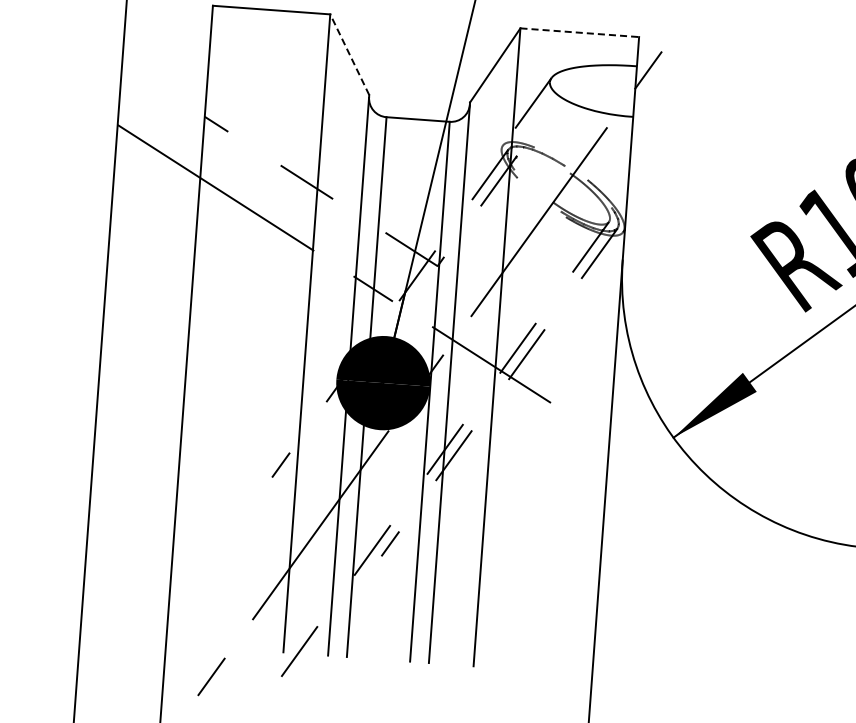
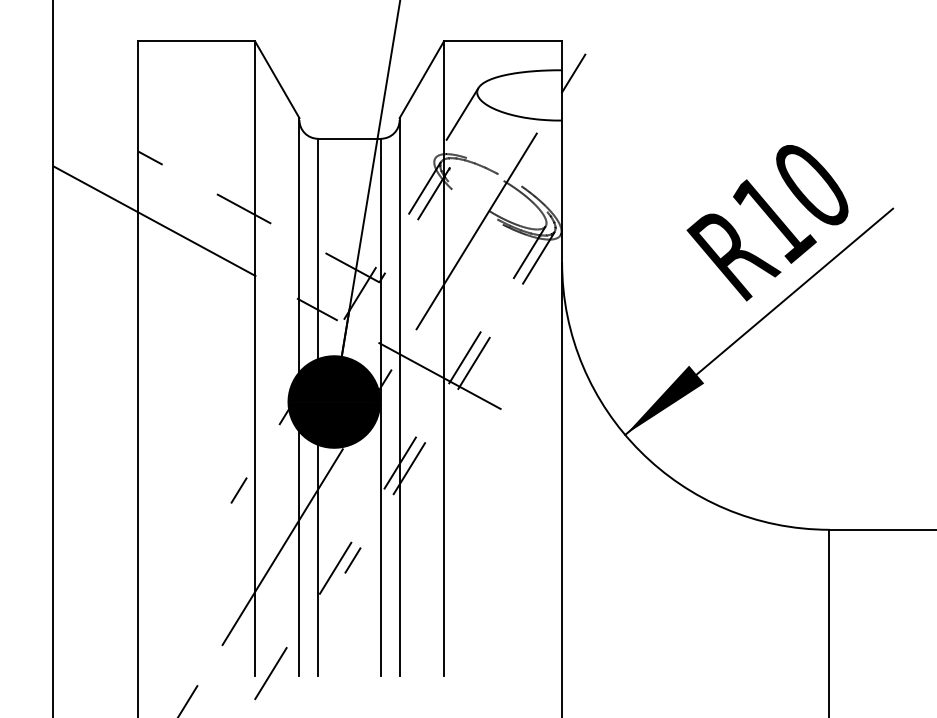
line: (580, 33) -> (503, 41), dashed -> solid
line: (349, 54) -> (276, 79), dashed -> solid

